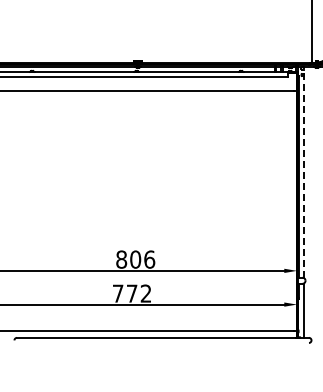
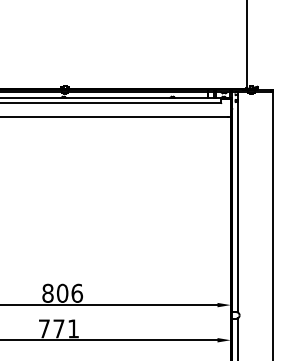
line: (303, 172) -> (237, 202), dashed -> solid
text: (145, 293) -> (72, 328), 772 -> 771

